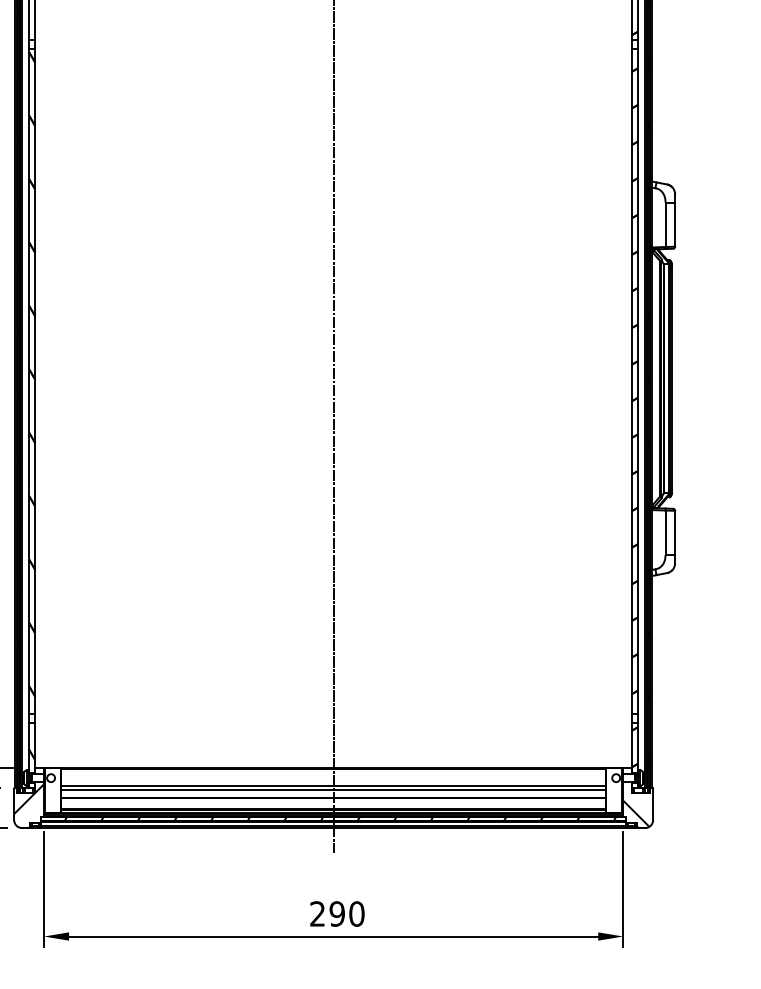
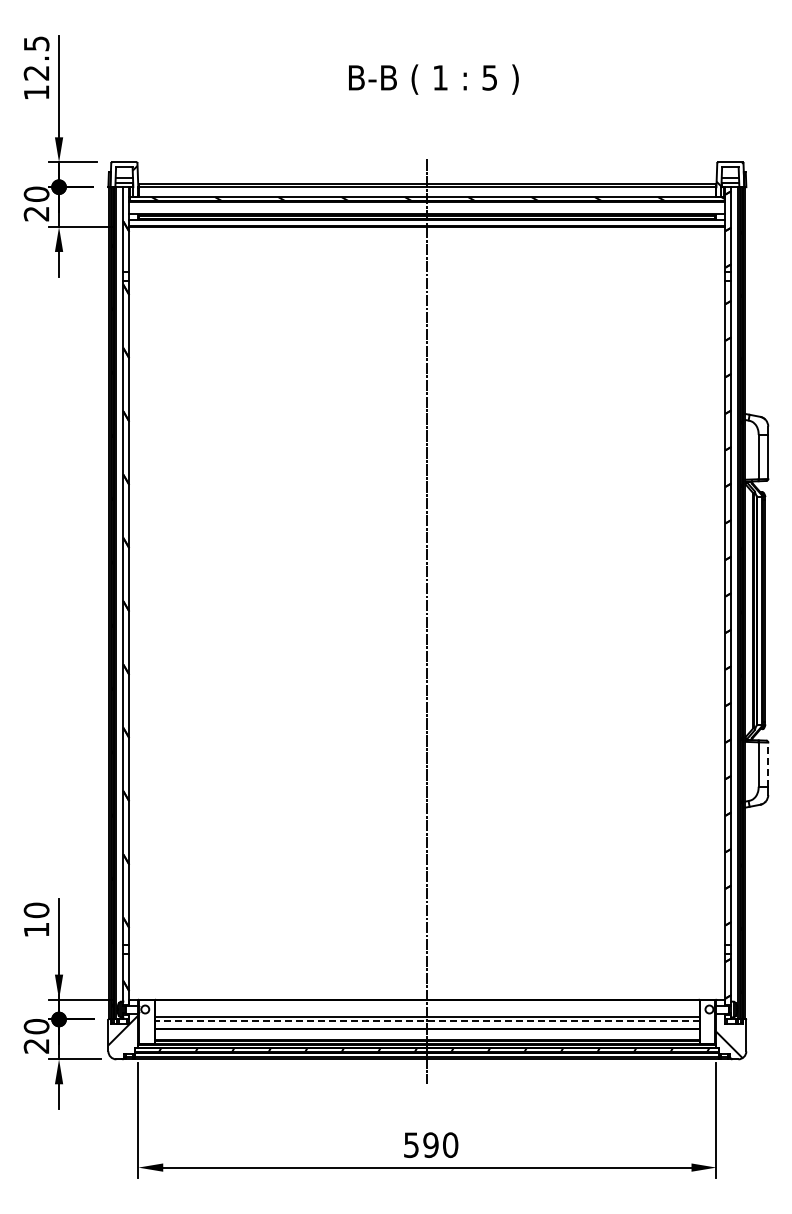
line: (675, 532) -> (768, 764), solid -> dashed
line: (332, 790) -> (426, 1021), solid -> dashed
text: (317, 914) -> (411, 1145), 290 -> 590

